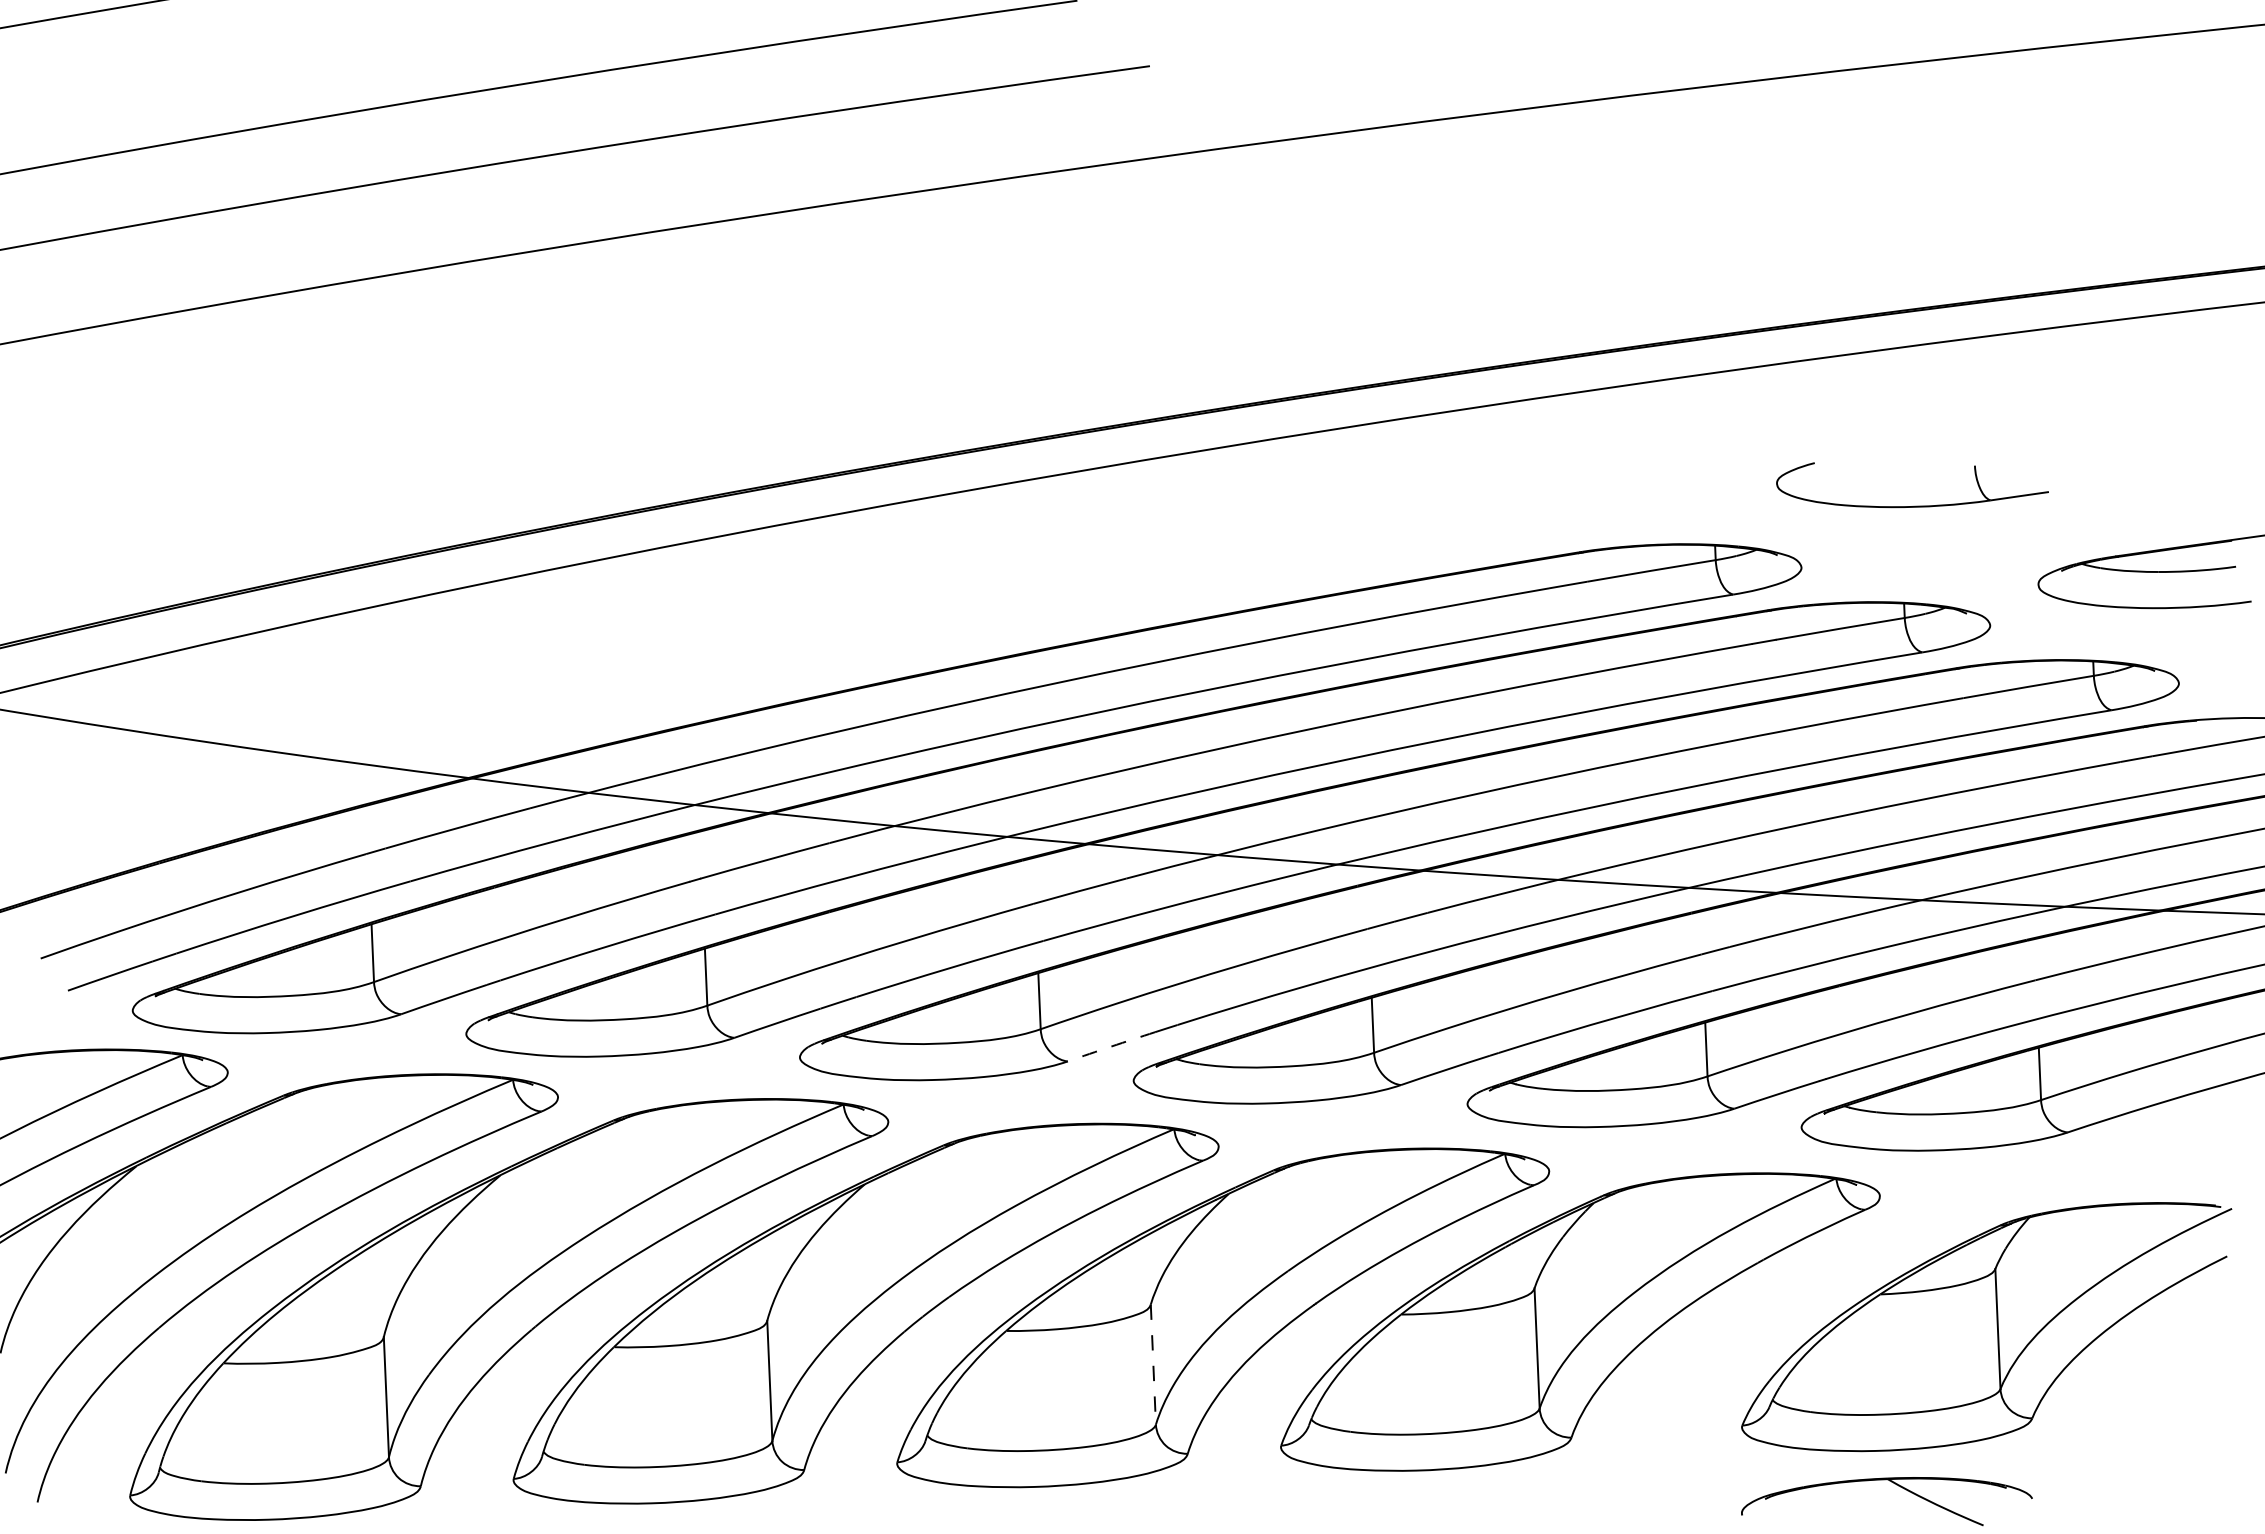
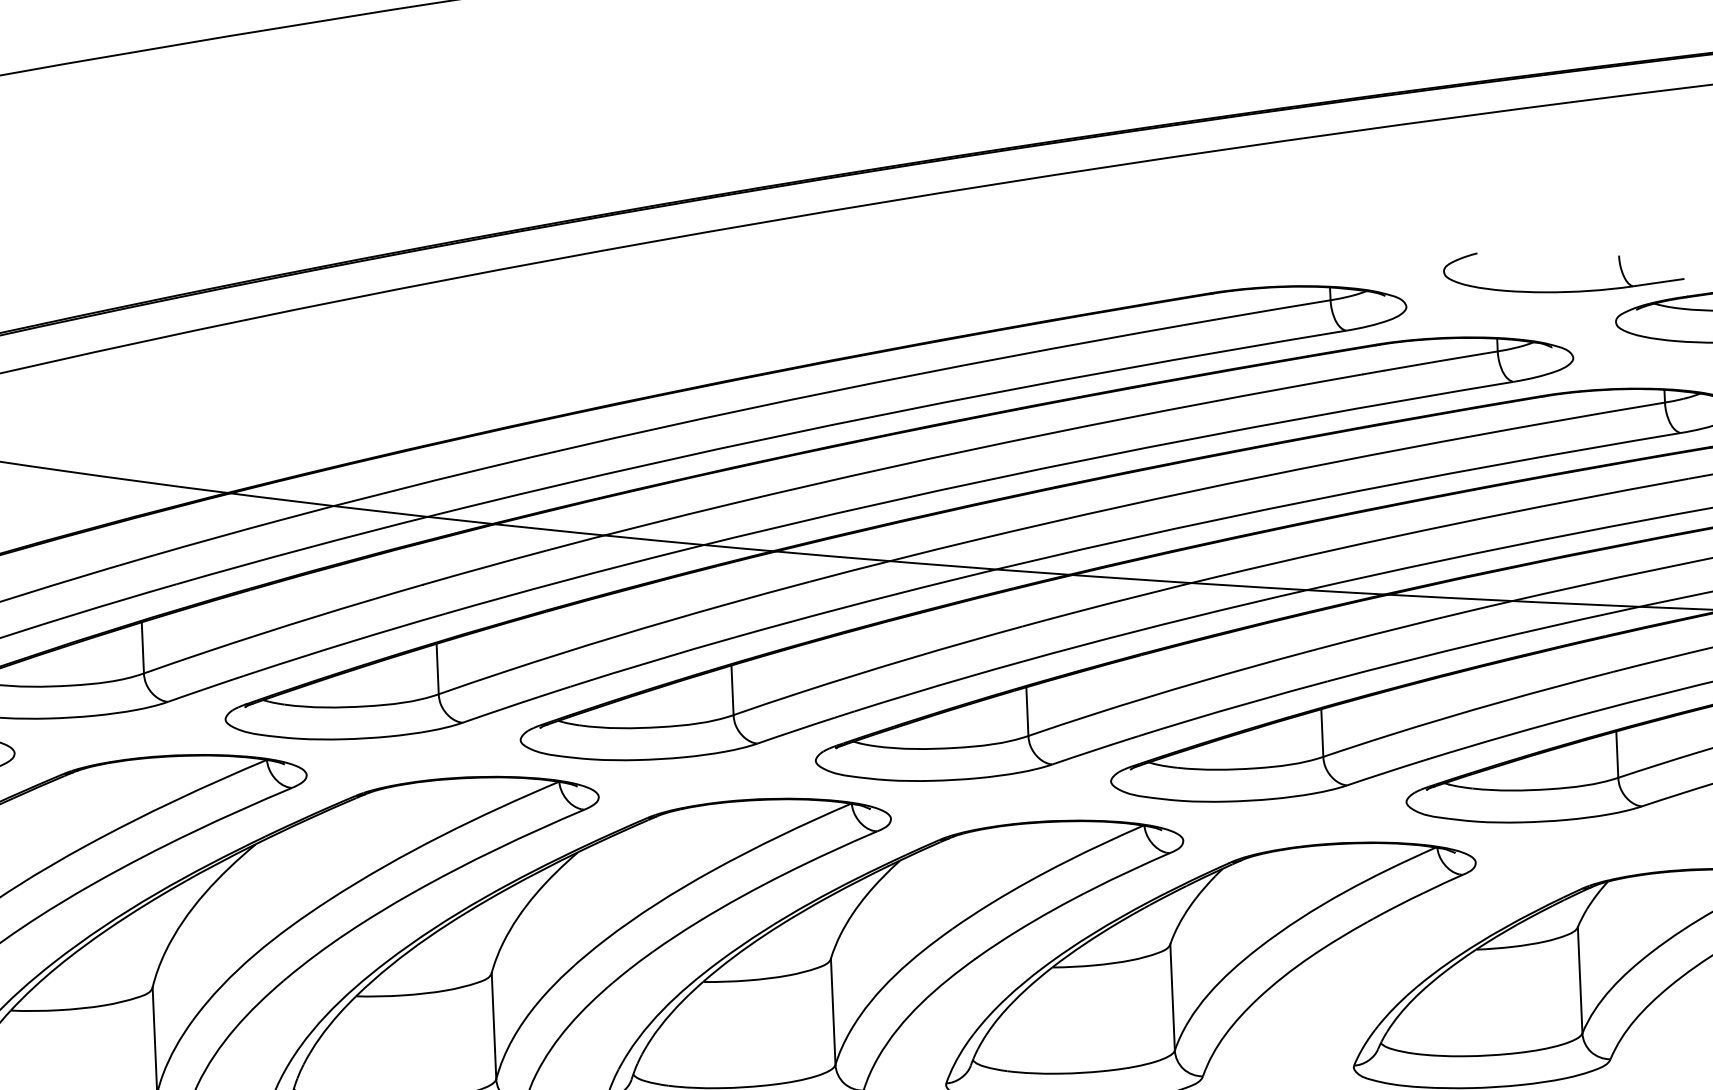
part: (1914, 505) -> (1565, 290), moved
arc: (1111, 1046) -> (796, 730), dashed -> solid
line: (1153, 1365) -> (833, 1012), dashed -> solid

